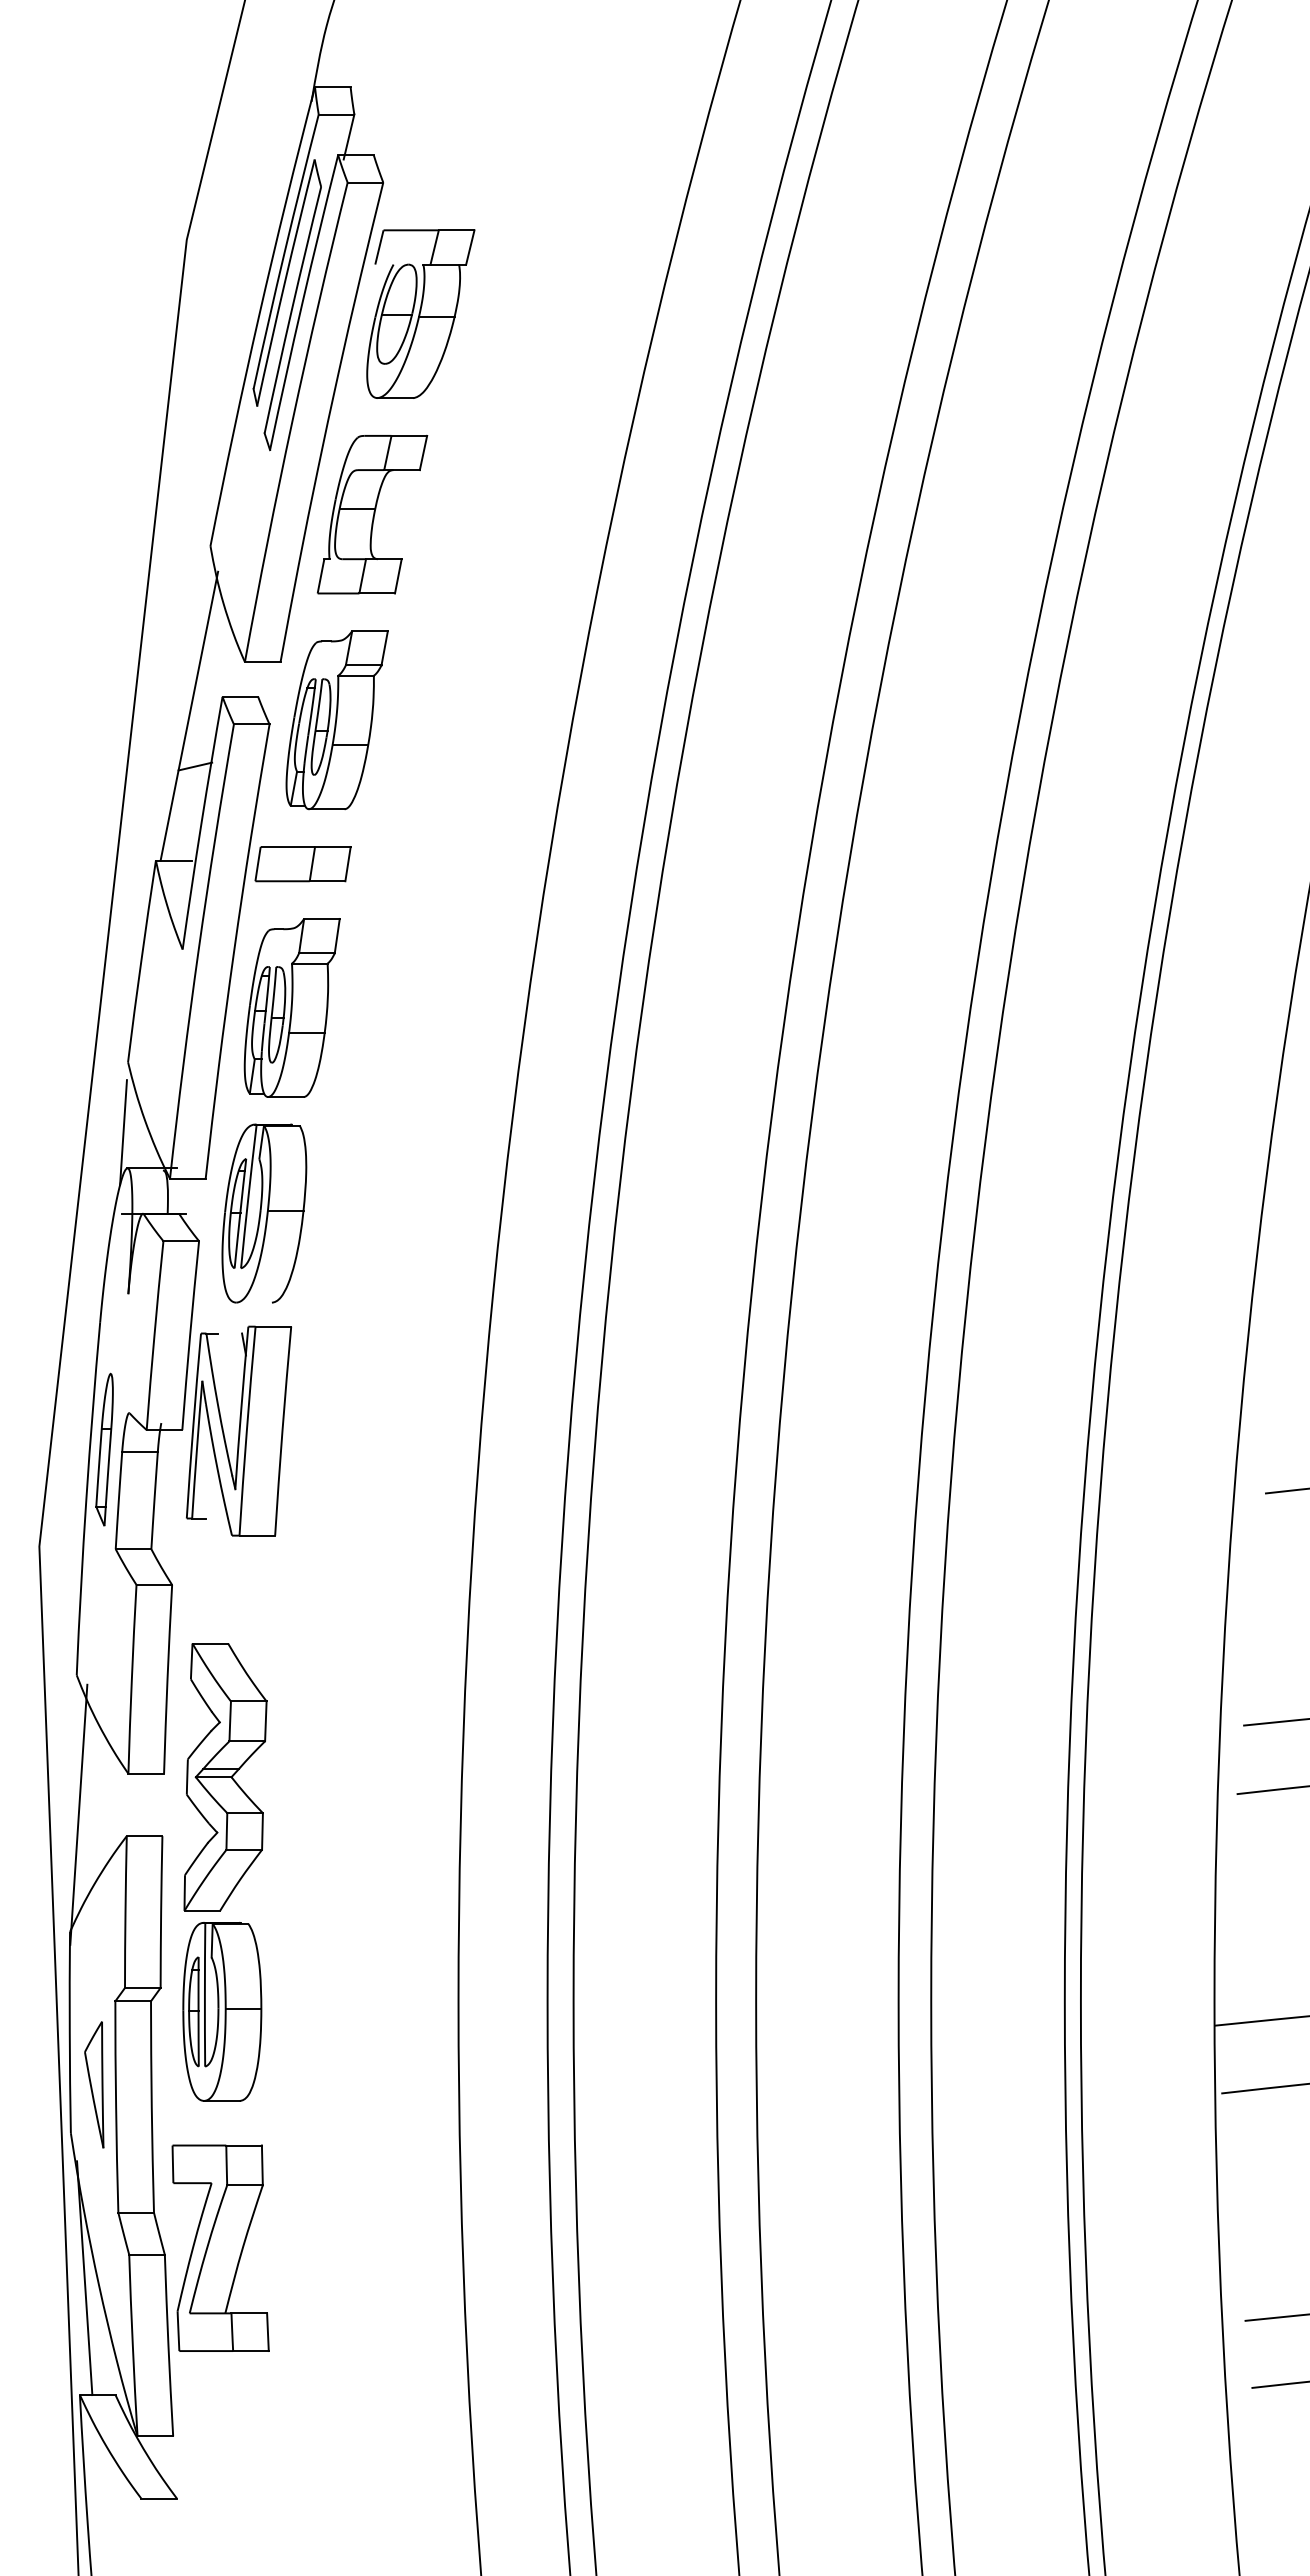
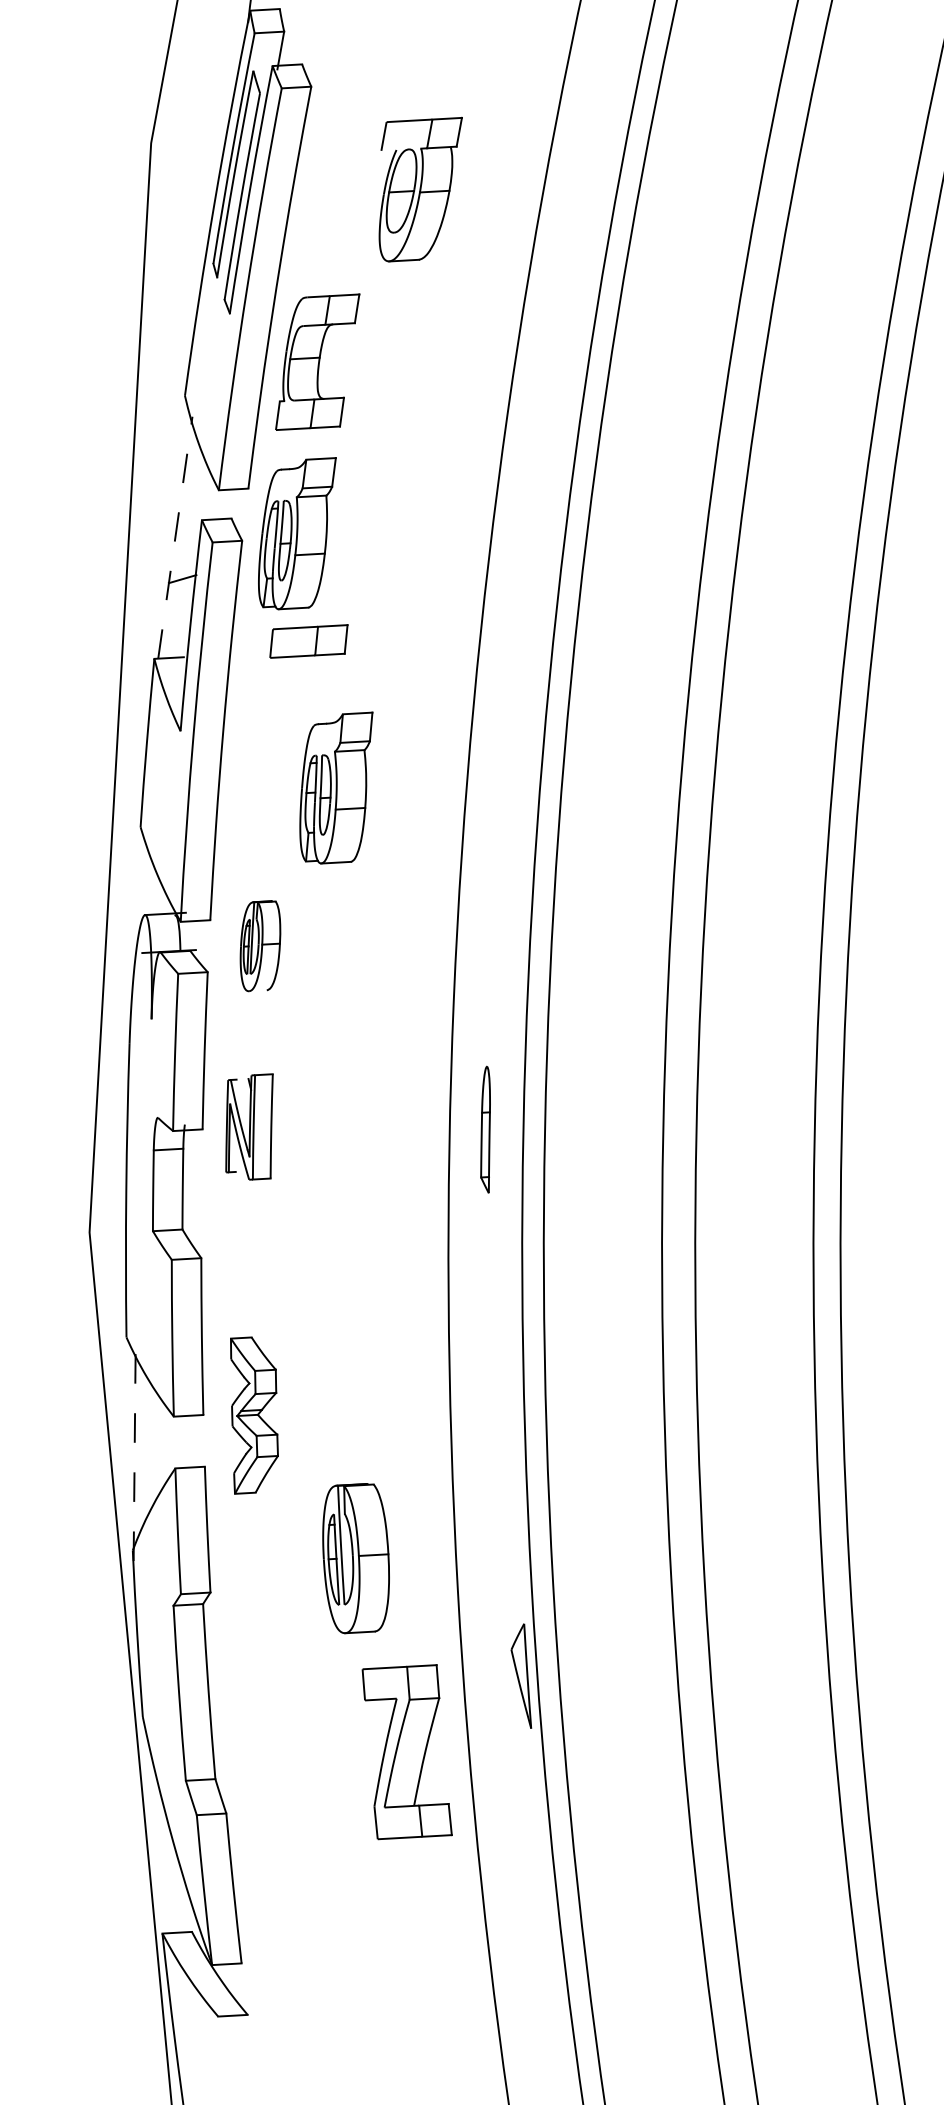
part: (420, 313) -> (421, 189), moved
line: (189, 715) -> (175, 537), solid -> dashed
part: (302, 864) -> (308, 641), moved
part: (291, 1007) -> (336, 788), moved
line: (123, 1132) -> (140, 885), removed
part: (264, 1213) -> (260, 946), size x0.6
part: (239, 1430) -> (249, 1127), size x0.6
part: (104, 1449) -> (485, 1129), moved
part: (225, 1777) -> (254, 1415), size x0.7
line: (78, 1814) -> (134, 1452), solid -> dashed
part: (222, 2011) -> (356, 1558), moved
part: (94, 2084) -> (520, 1676), moved
part: (220, 2247) -> (407, 1751), moved
line: (84, 2278) -> (160, 1836), removed

